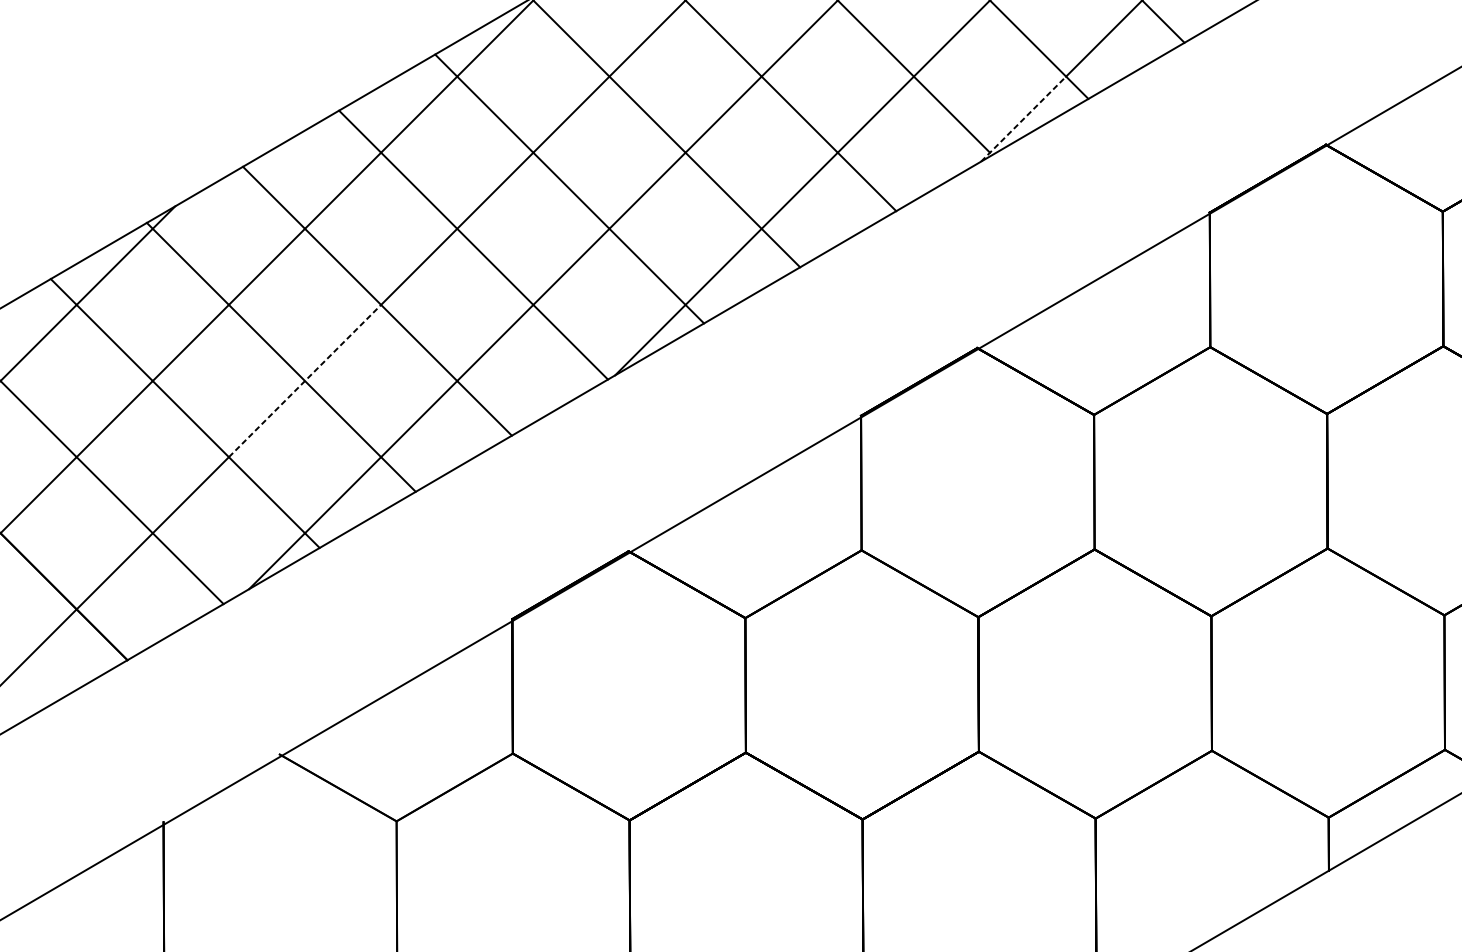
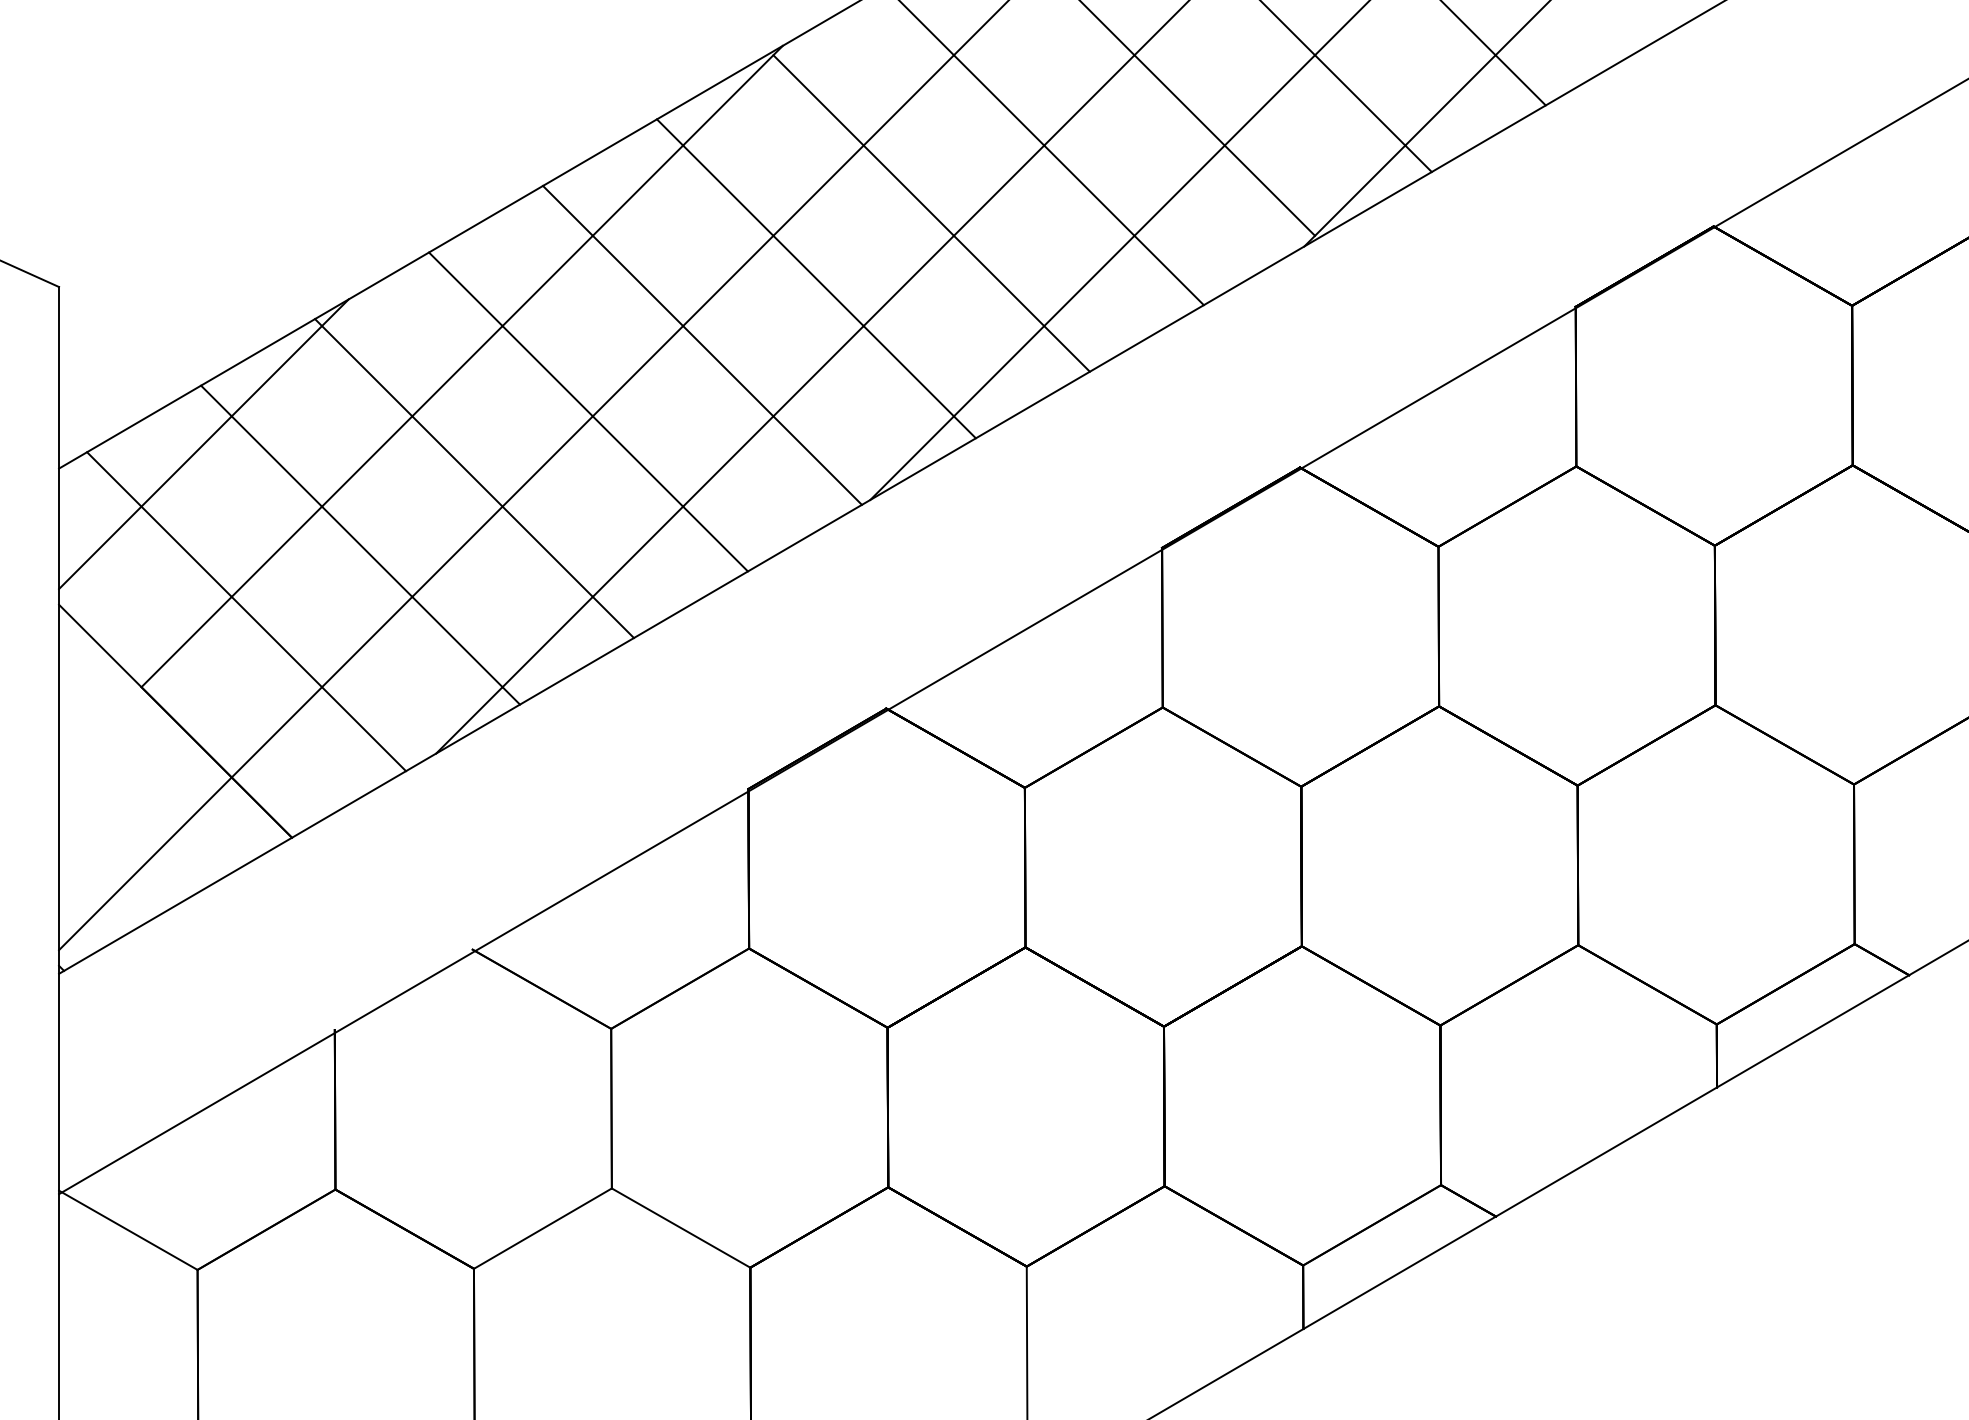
line: (1024, 118) -> (1355, 195), dashed -> solid
line: (304, 380) -> (502, 506), dashed -> solid

